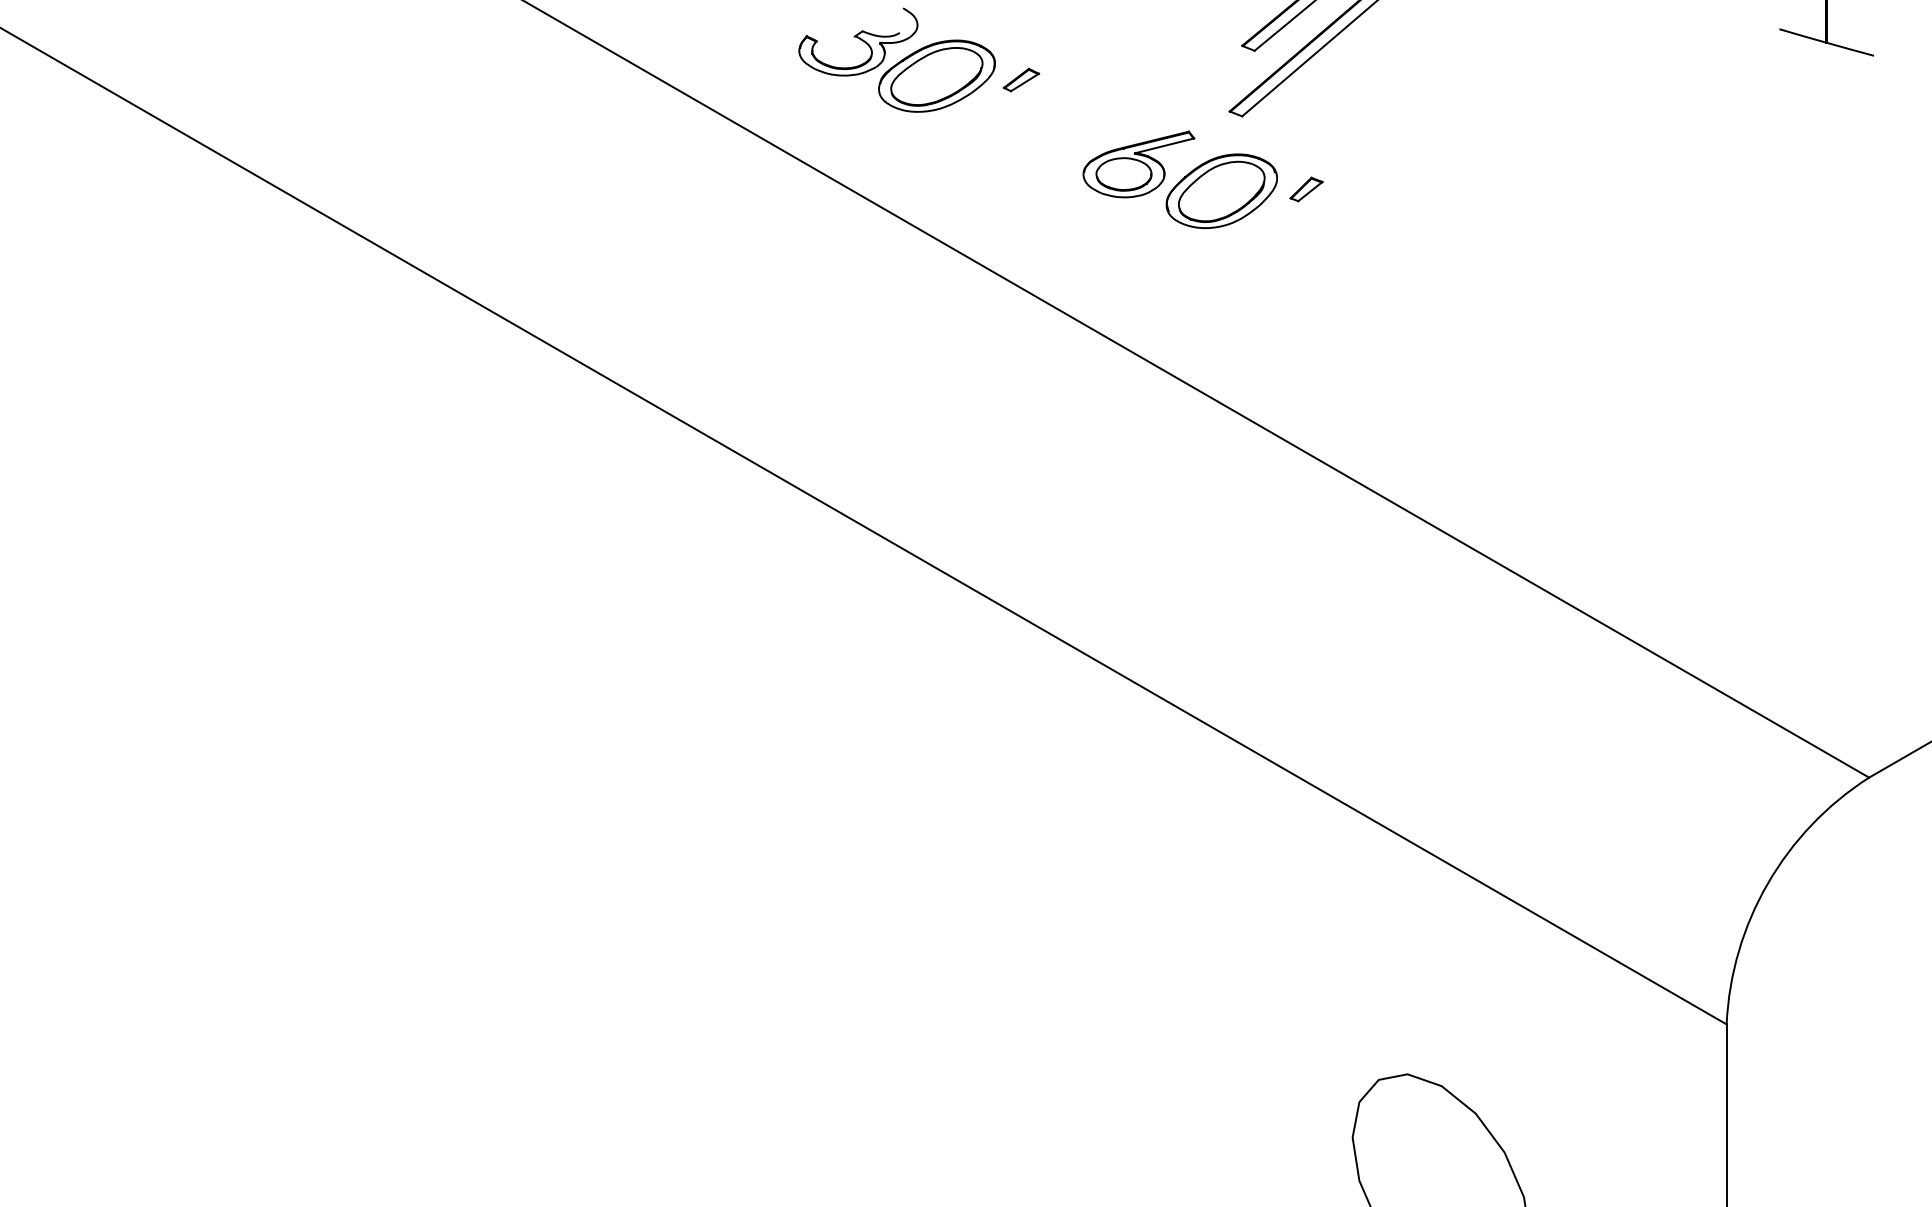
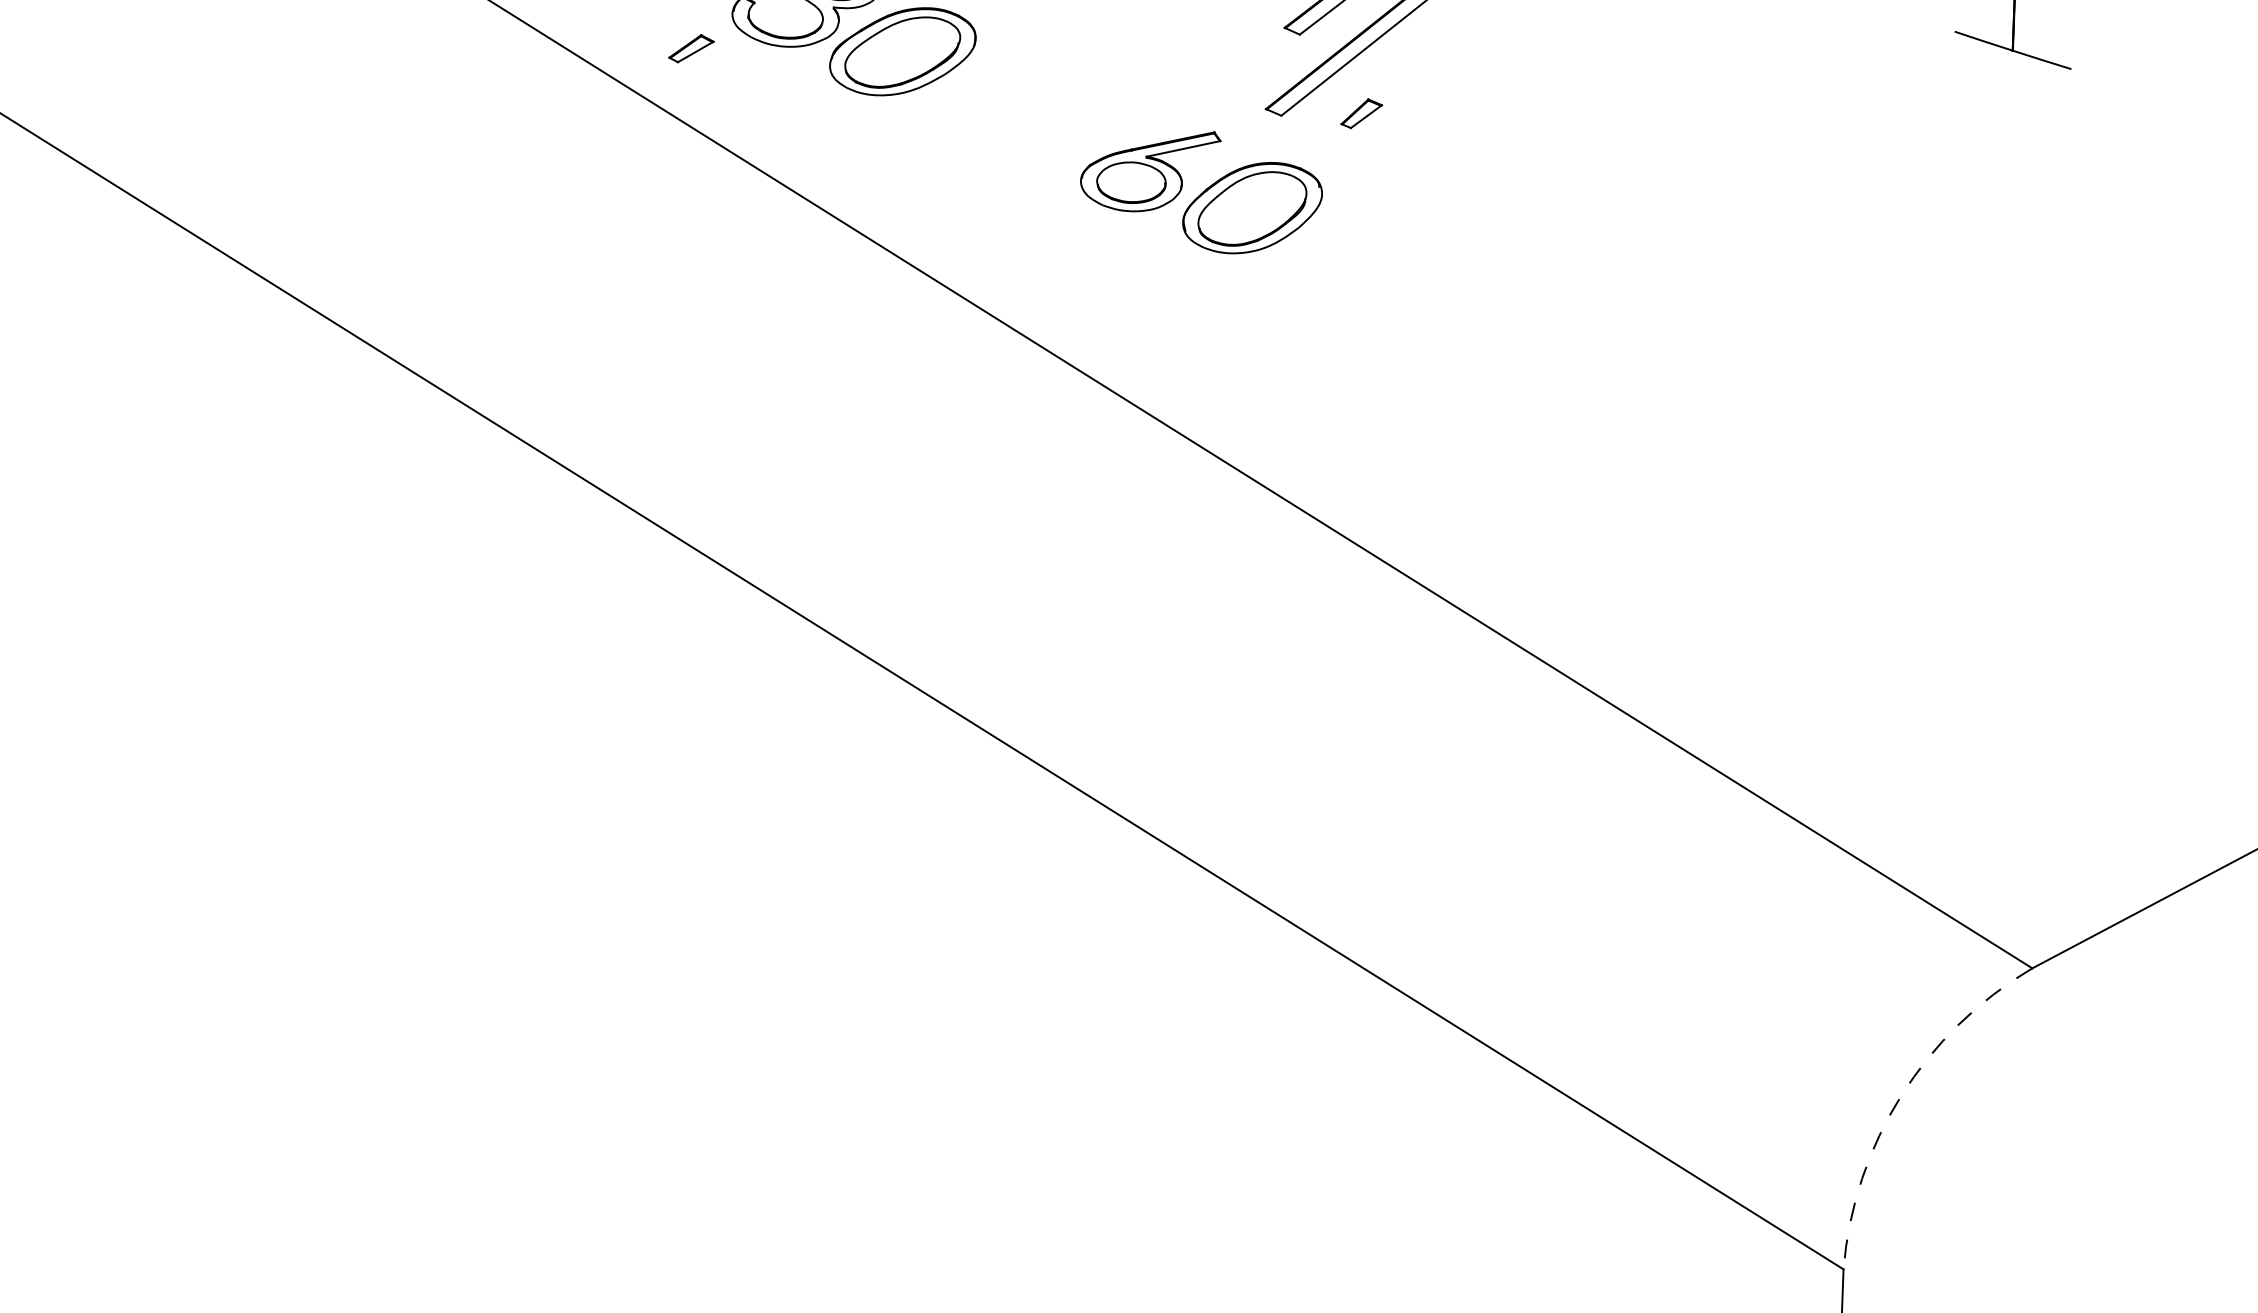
part: (1021, 79) -> (691, 48), moved
part: (1306, 189) -> (1361, 113), moved
arc: (1767, 883) -> (1900, 1095), solid -> dashed

